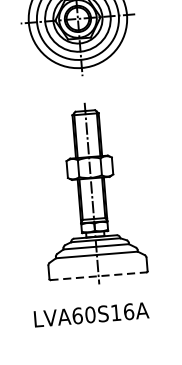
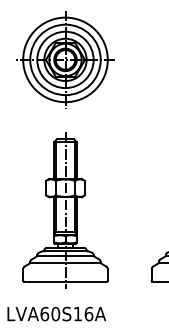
line: (98, 276) -> (65, 281), dashed -> solid

